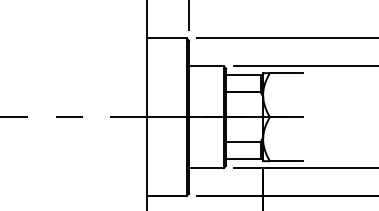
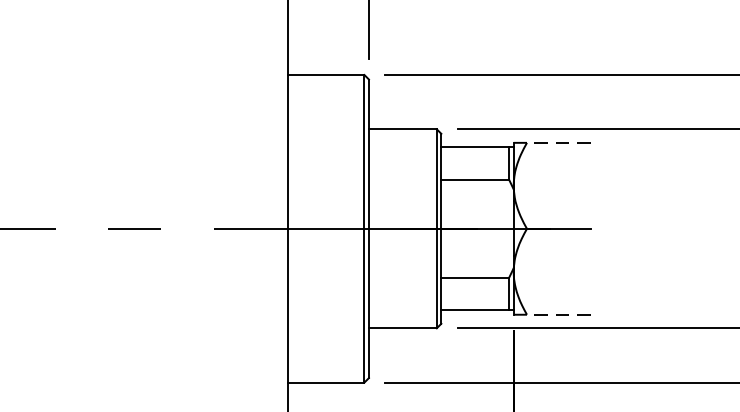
line: (285, 73) -> (557, 143), solid -> dashed
line: (285, 161) -> (557, 315), solid -> dashed

